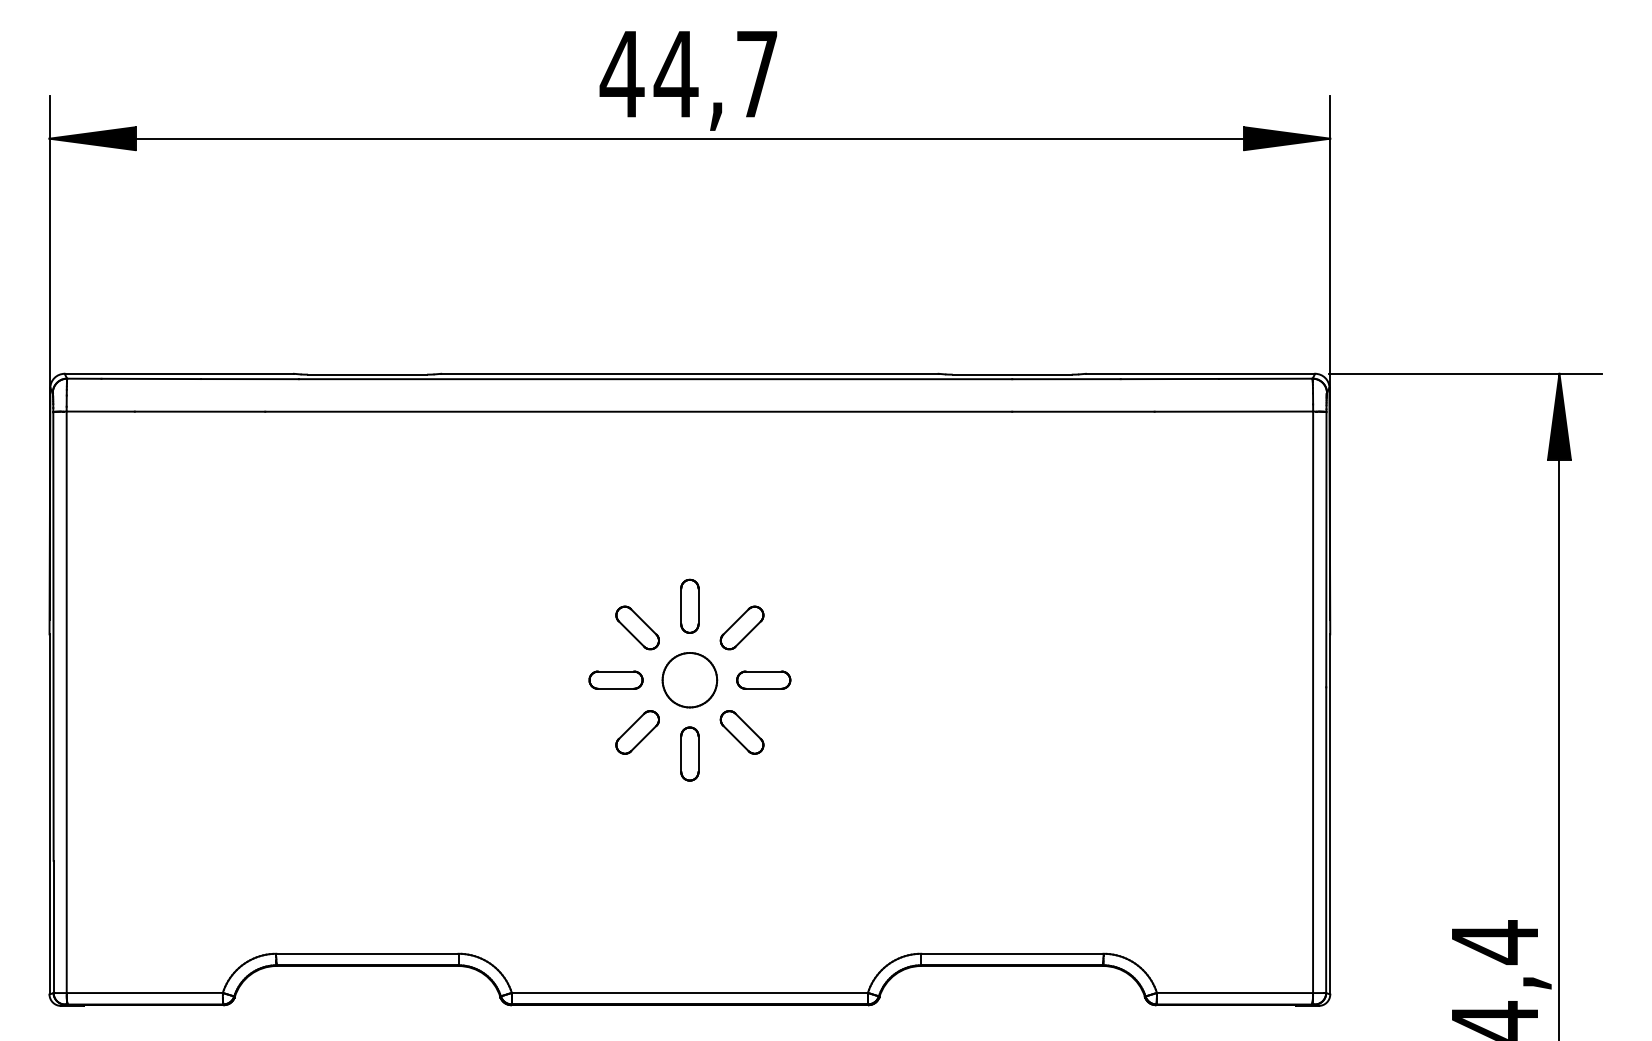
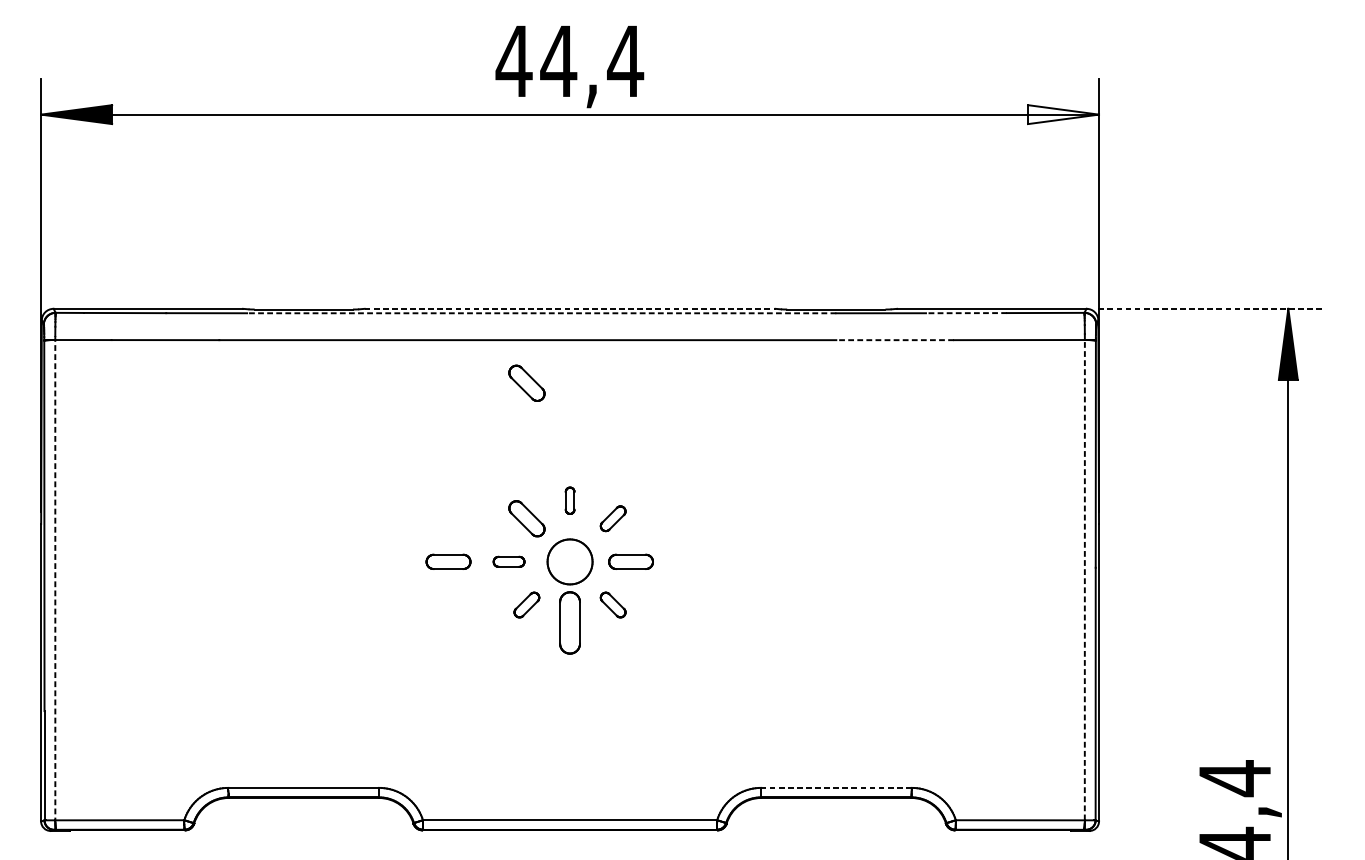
text: (756, 74) -> (625, 61), 44,7 -> 44,4
fill: (1287, 138) -> (1063, 114), removed
line: (689, 373) -> (569, 308), solid -> dashed
line: (1466, 373) -> (1211, 308), solid -> dashed
line: (655, 379) -> (541, 313), solid -> dashed
line: (1169, 379) -> (966, 313), solid -> dashed
line: (1082, 411) -> (894, 339), solid -> dashed
part: (637, 463) -> (526, 382), added
part: (689, 605) -> (569, 500), size x0.6
part: (741, 627) -> (612, 518), size x0.7
part: (542, 679) -> (448, 561), added
part: (615, 679) -> (508, 561), size x0.7
line: (66, 700) -> (55, 578), solid -> dashed
line: (1313, 702) -> (1085, 580), solid -> dashed
part: (637, 732) -> (526, 605), size x0.7
part: (741, 732) -> (612, 605), size x0.7
part: (689, 753) -> (569, 622), size x1.4
line: (1011, 953) -> (835, 787), solid -> dashed

